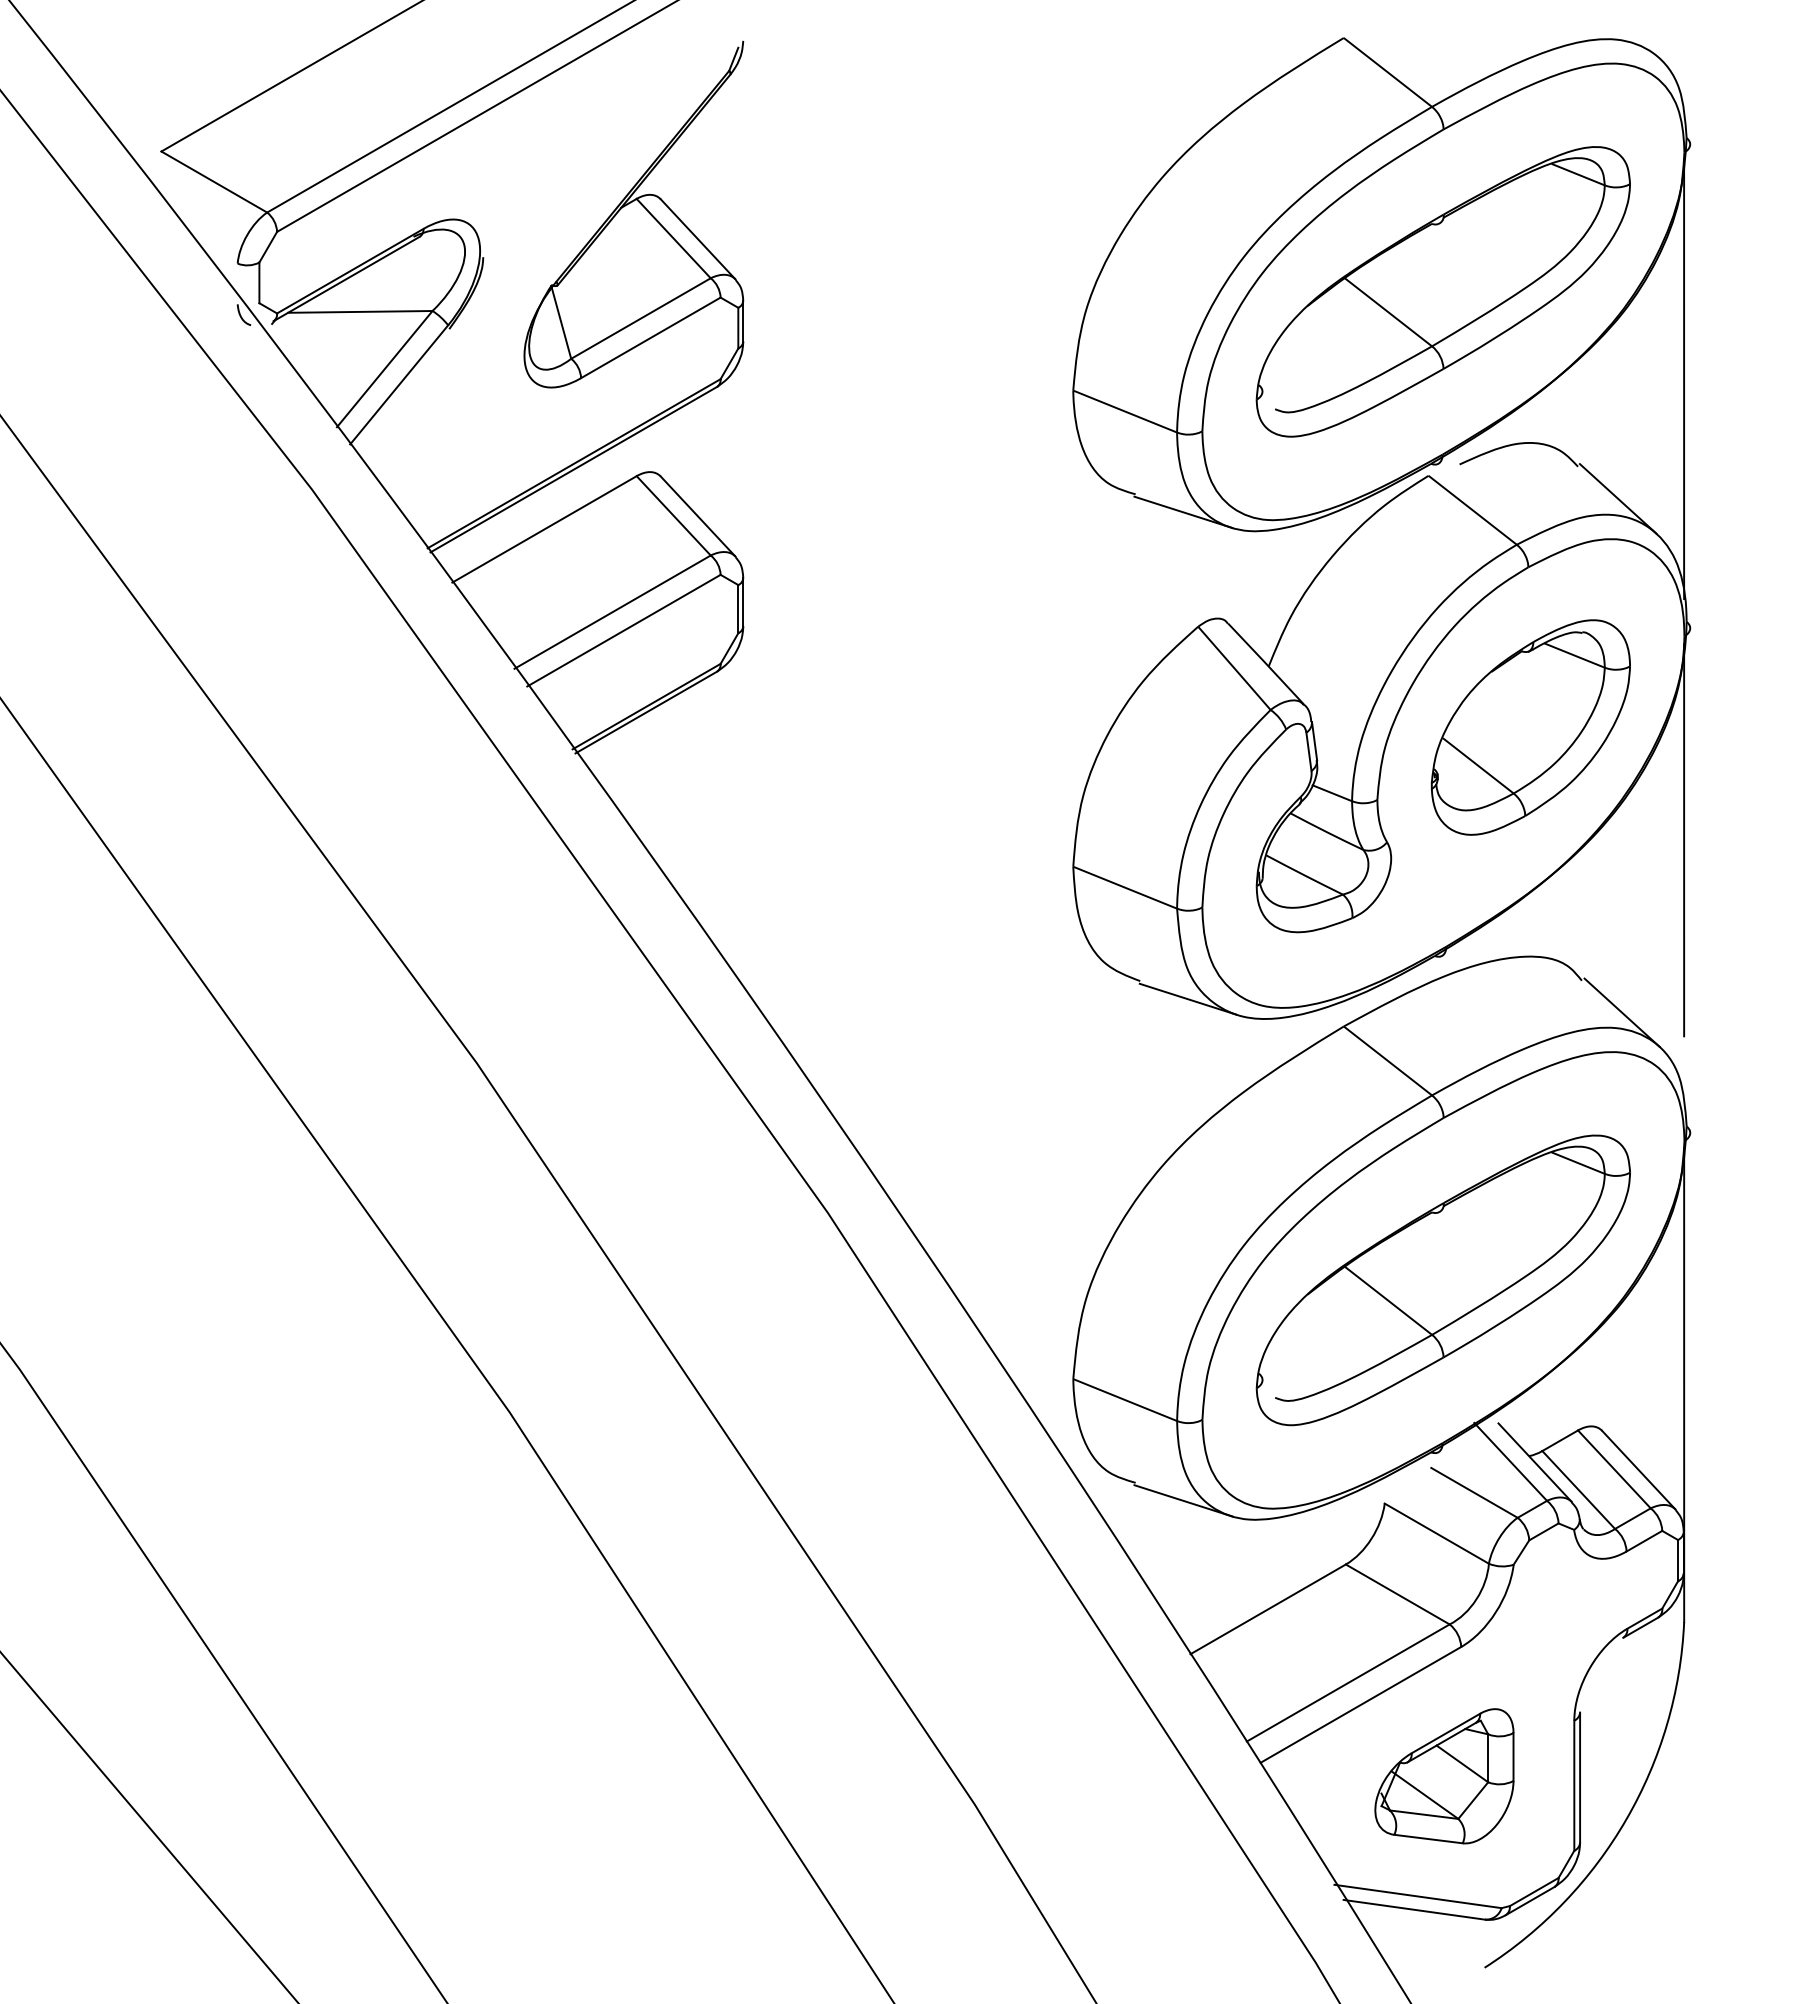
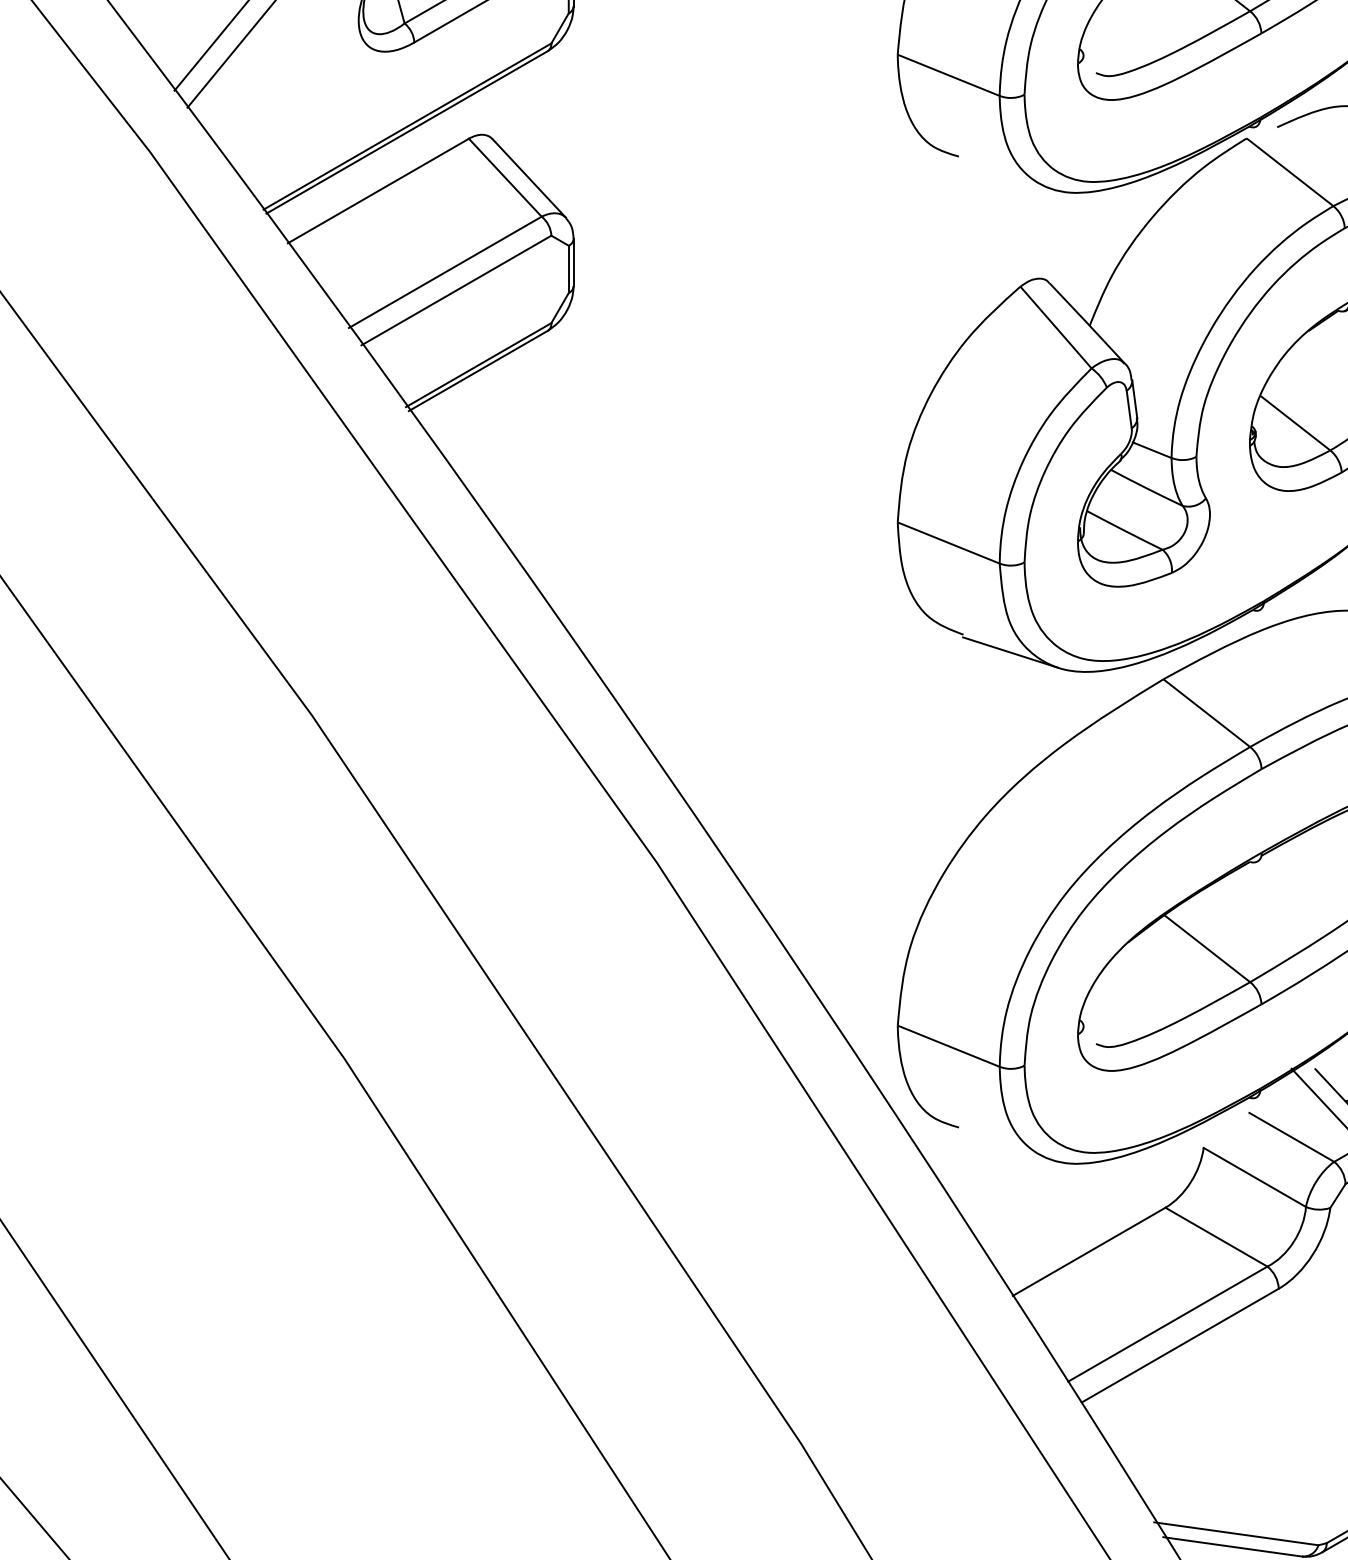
line: (1183, 512) -> (1006, 174), removed
line: (1183, 1500) -> (1006, 1144), removed
part: (1444, 1776) -> (1262, 1415), removed

